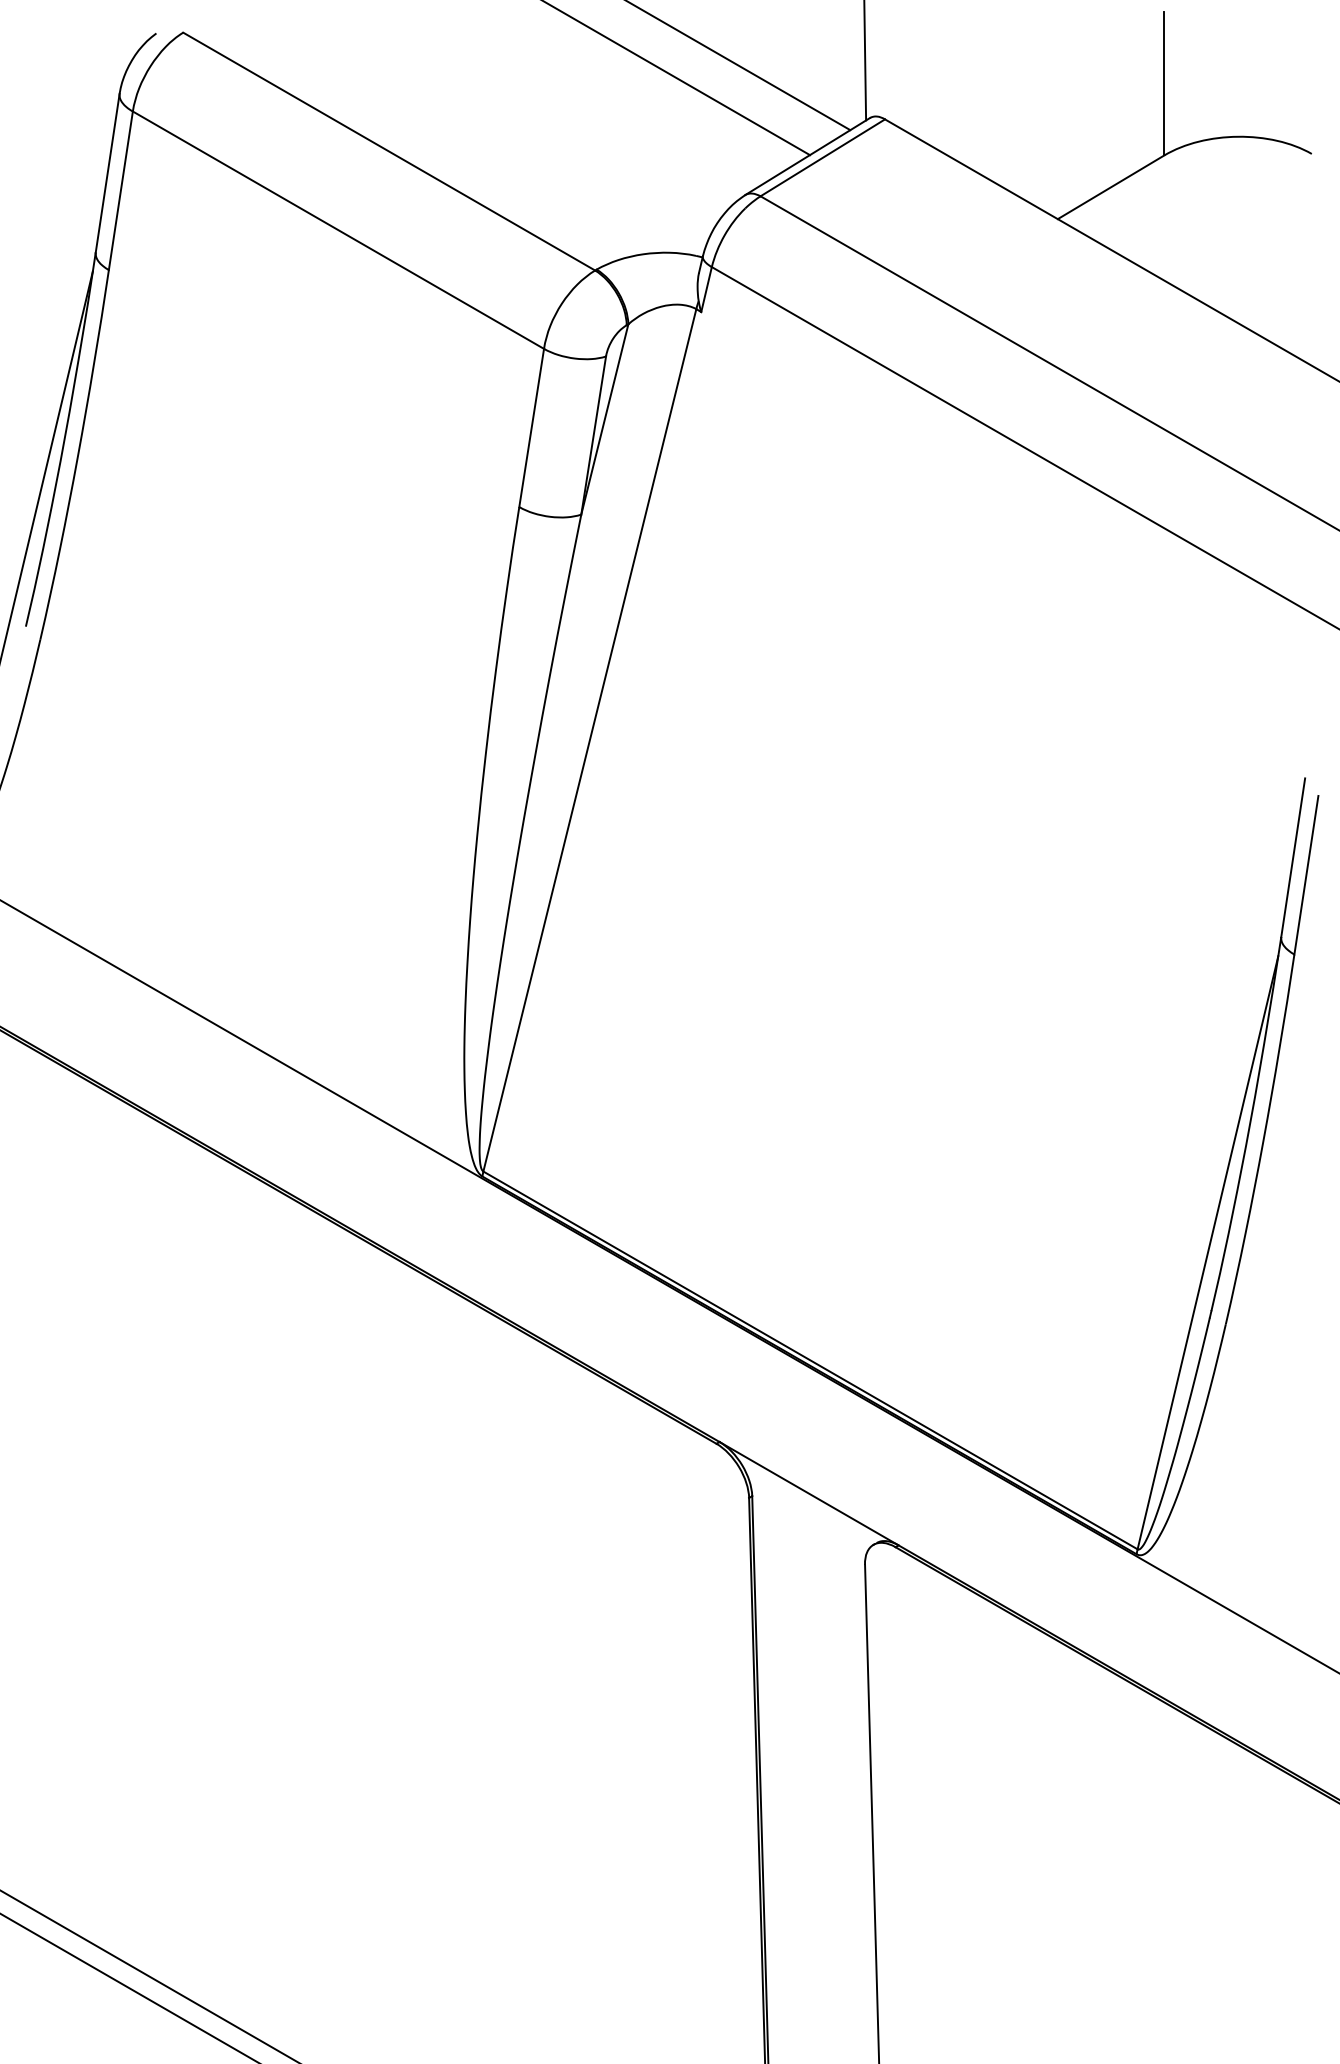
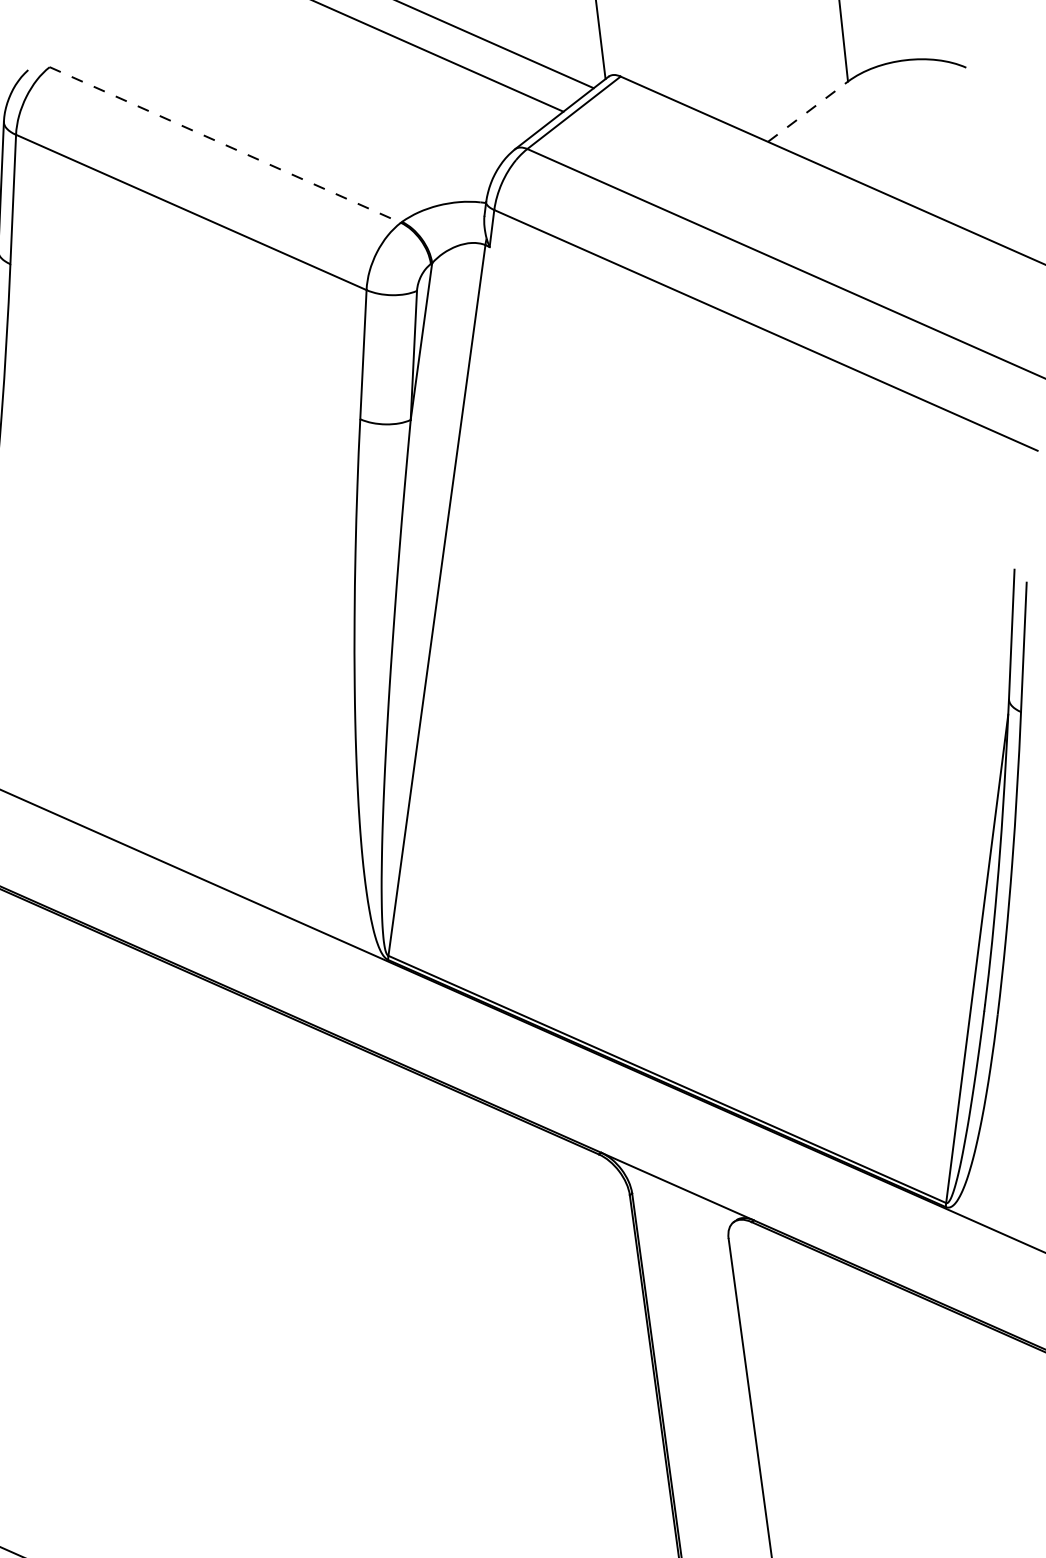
line: (389, 151) -> (225, 144), solid -> dashed
line: (1111, 187) -> (808, 111), solid -> dashed

